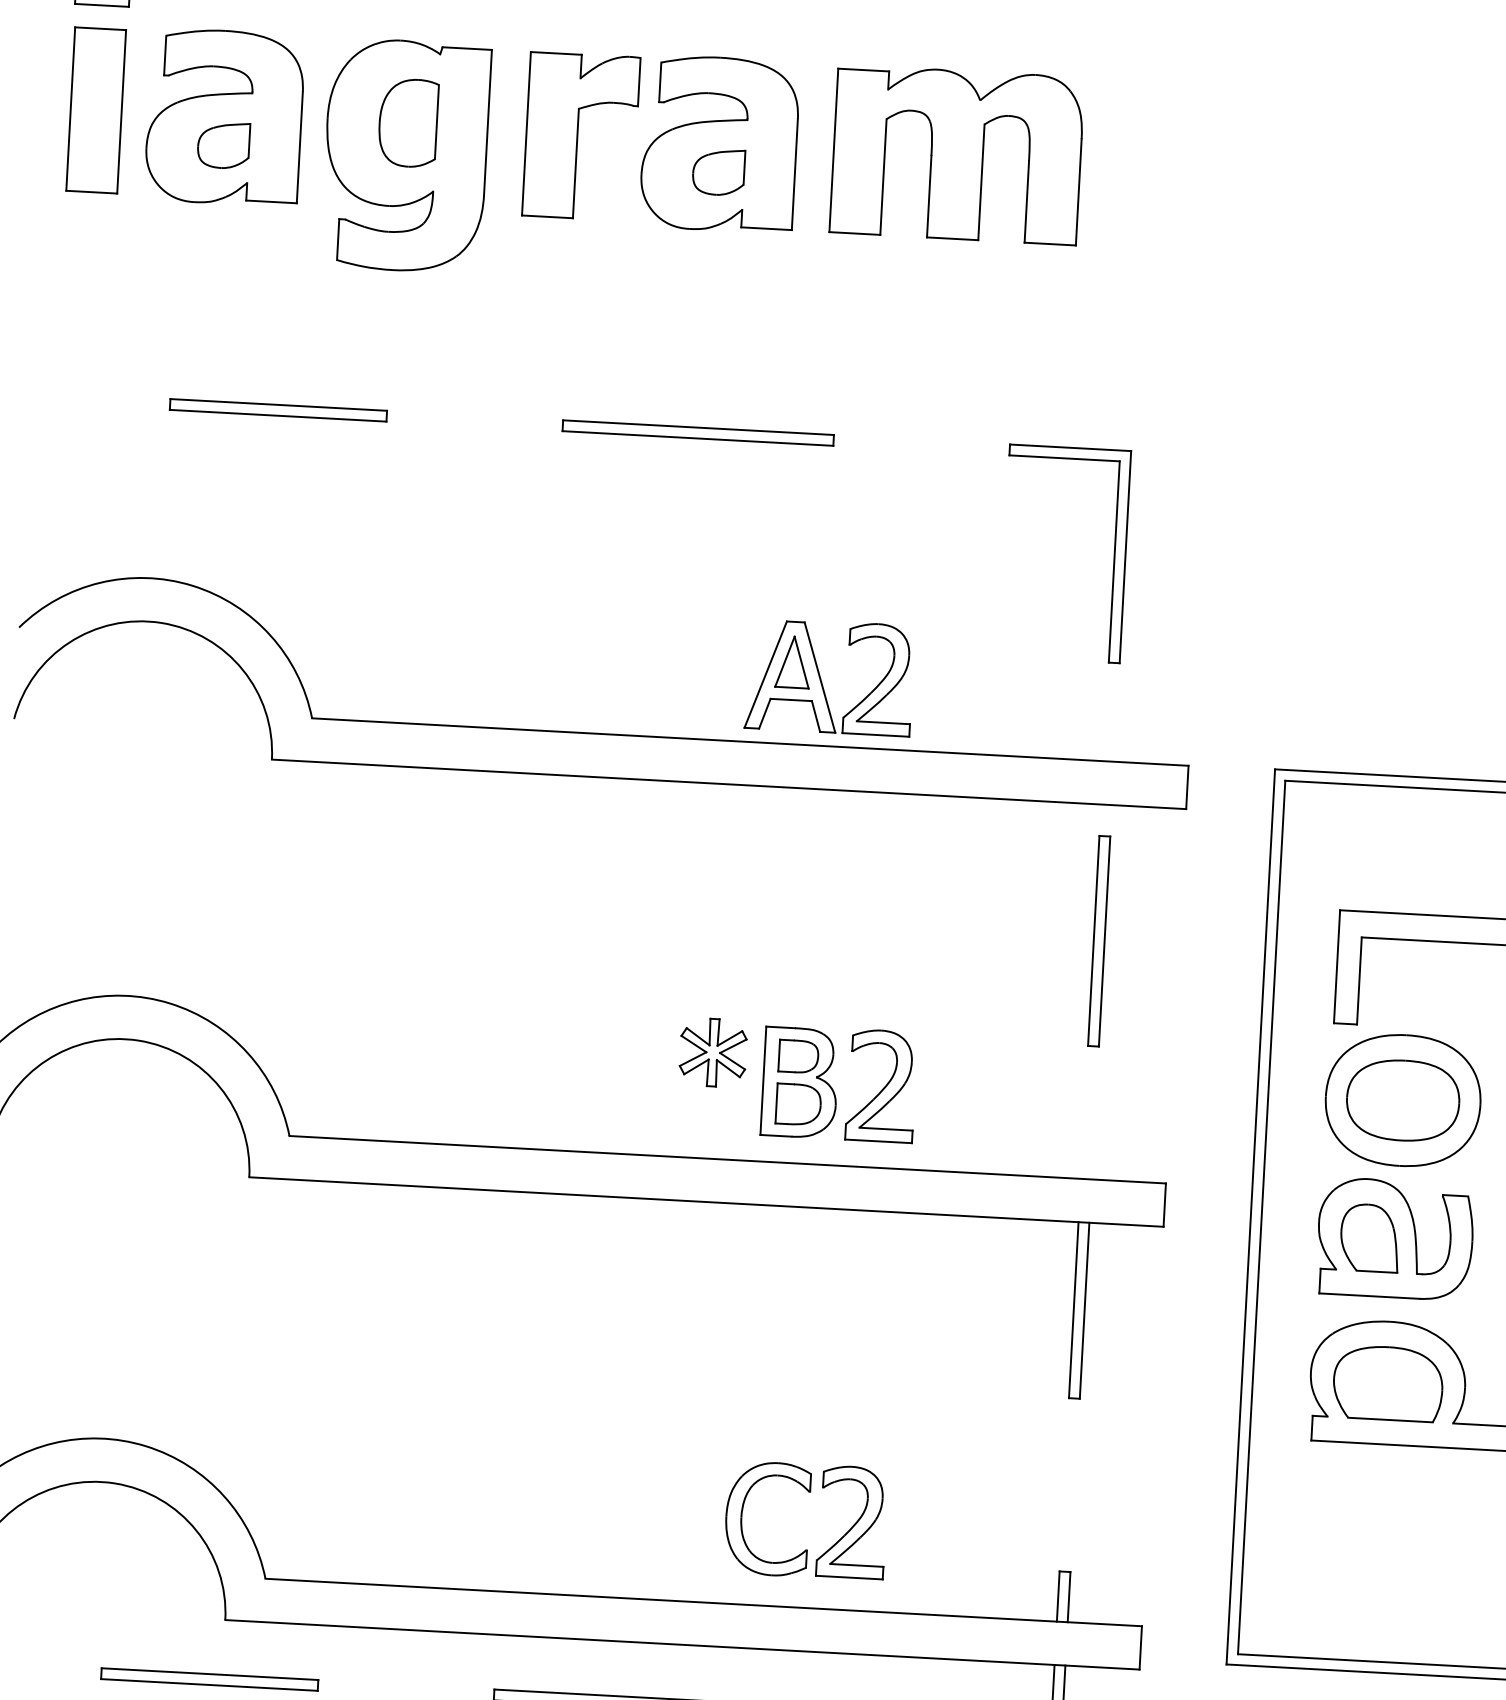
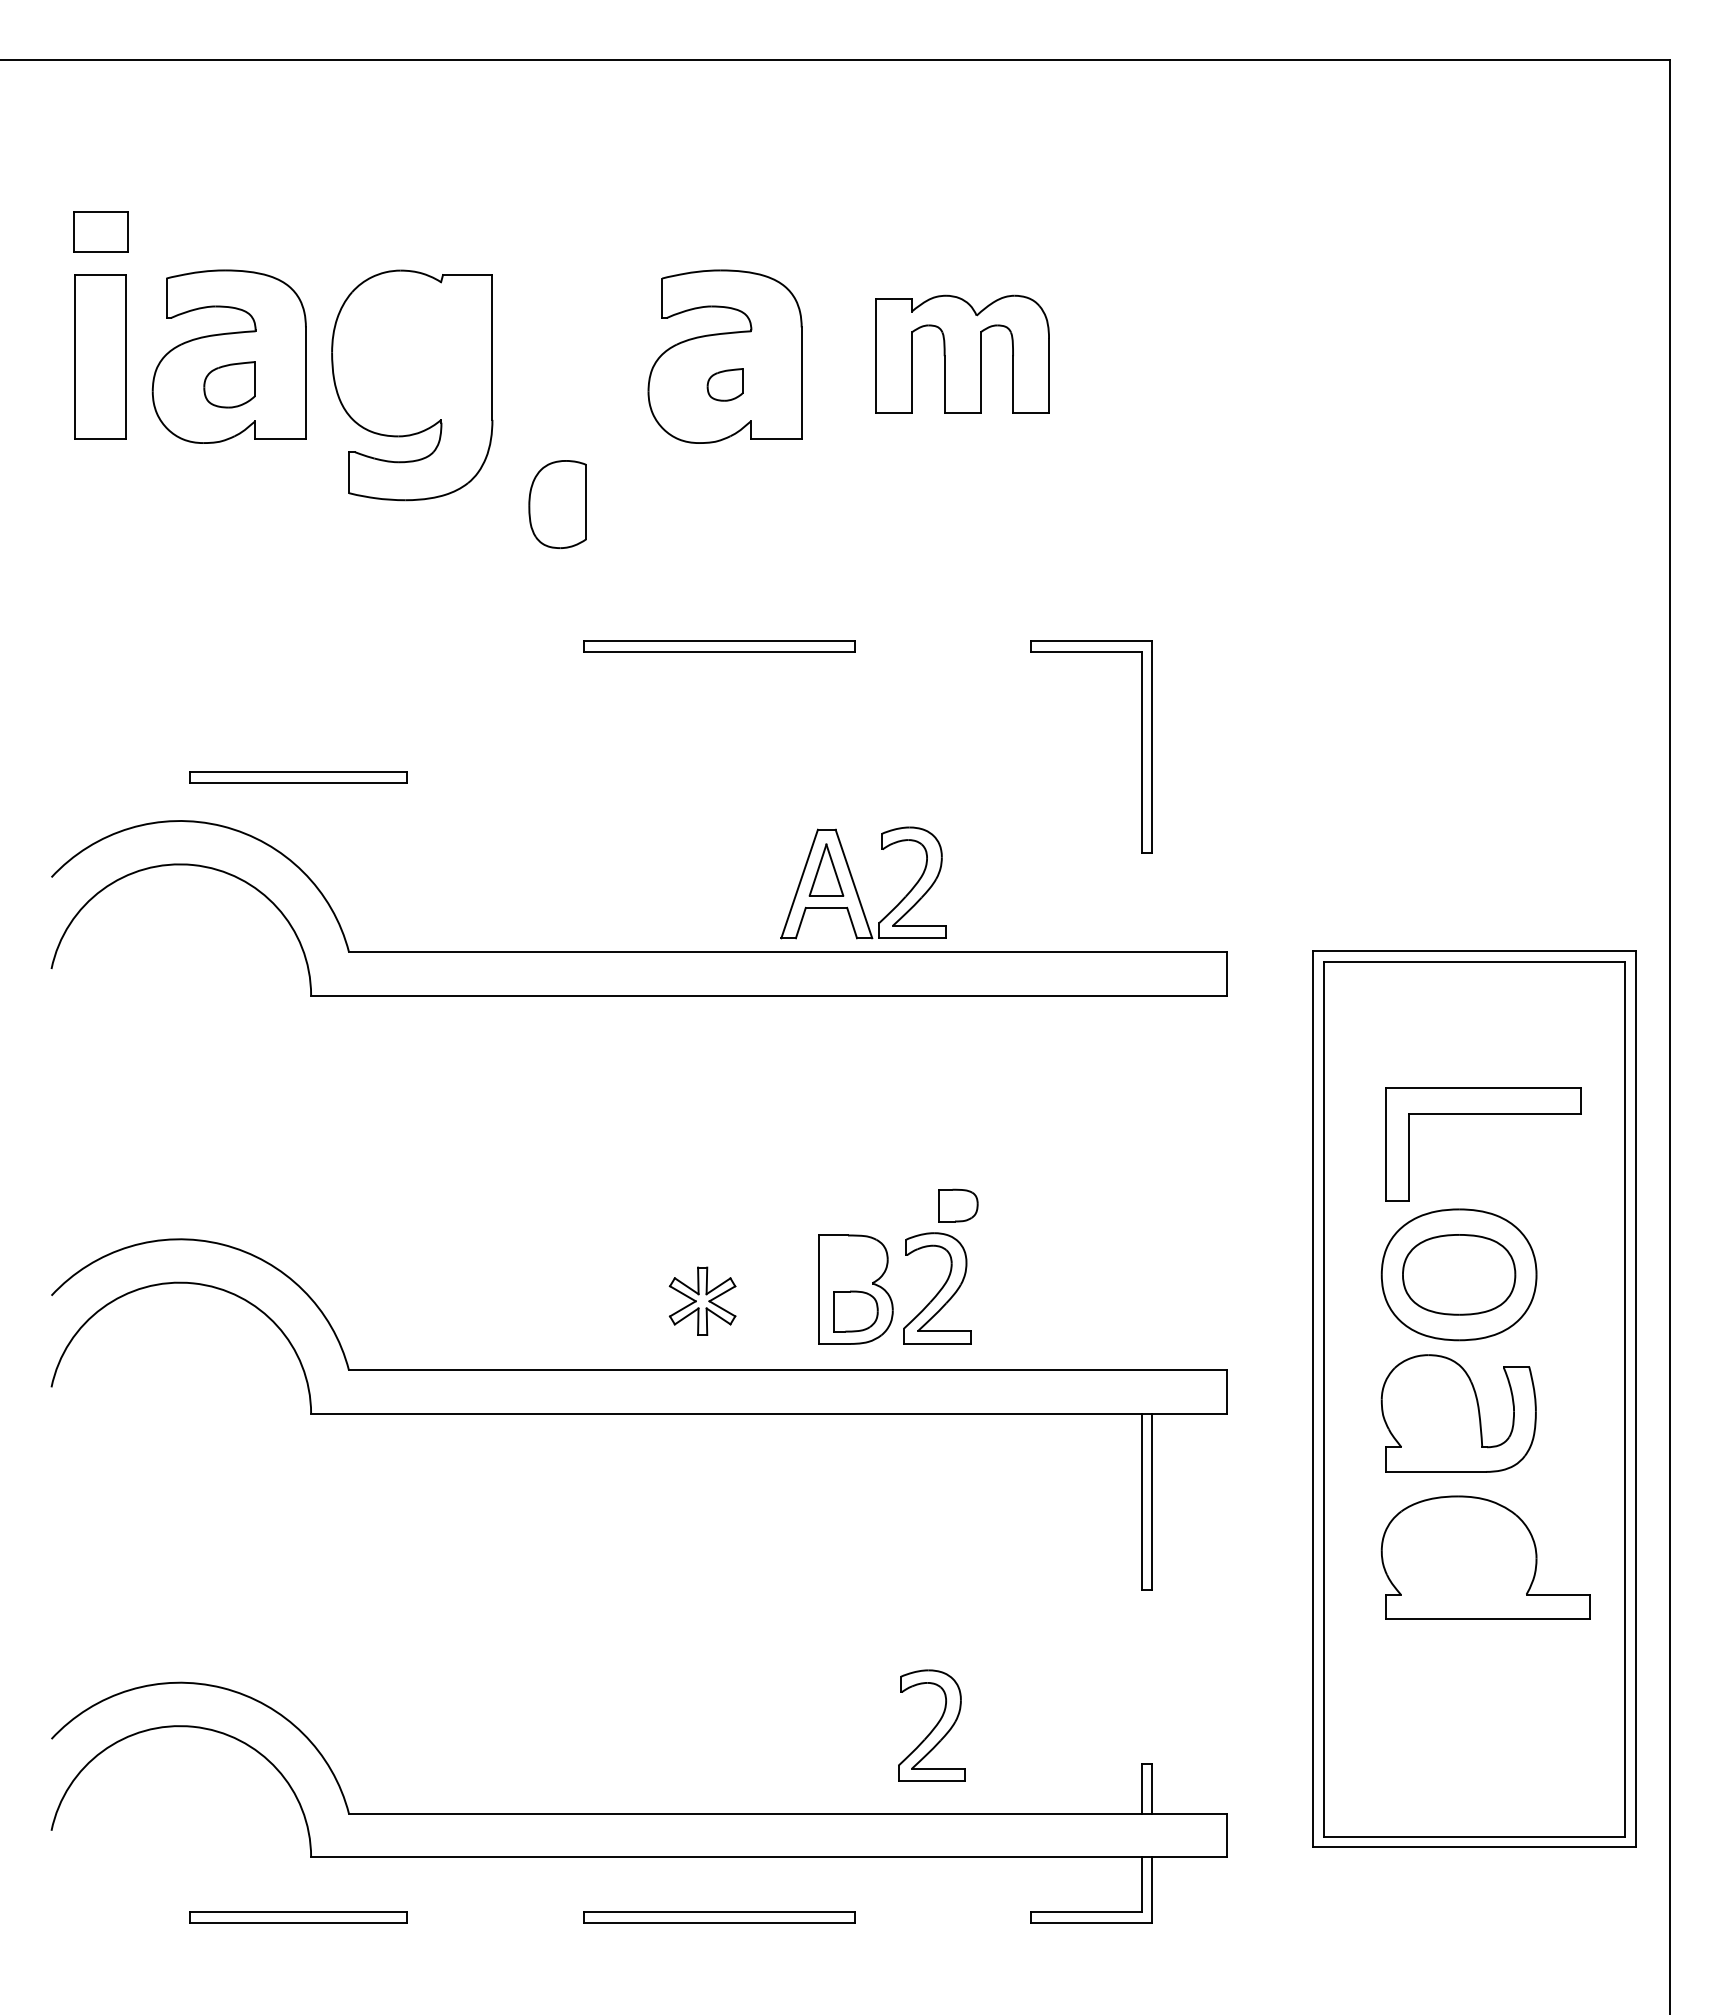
part: (407, 122) -> (557, 504), moved
part: (580, 136) -> (585, 356), removed
part: (956, 154) -> (962, 354), size x0.7
part: (718, 171) -> (725, 384), size x0.7
part: (278, 410) -> (298, 777), moved
part: (1098, 940) -> (1146, 1131), removed
part: (713, 1051) -> (702, 1300), moved
part: (799, 1056) -> (958, 1205), moved
part: (1370, 1237) -> (1433, 1413), removed
part: (1388, 1383) -> (1459, 1558), removed
part: (743, 1511) -> (822, 1720), removed

